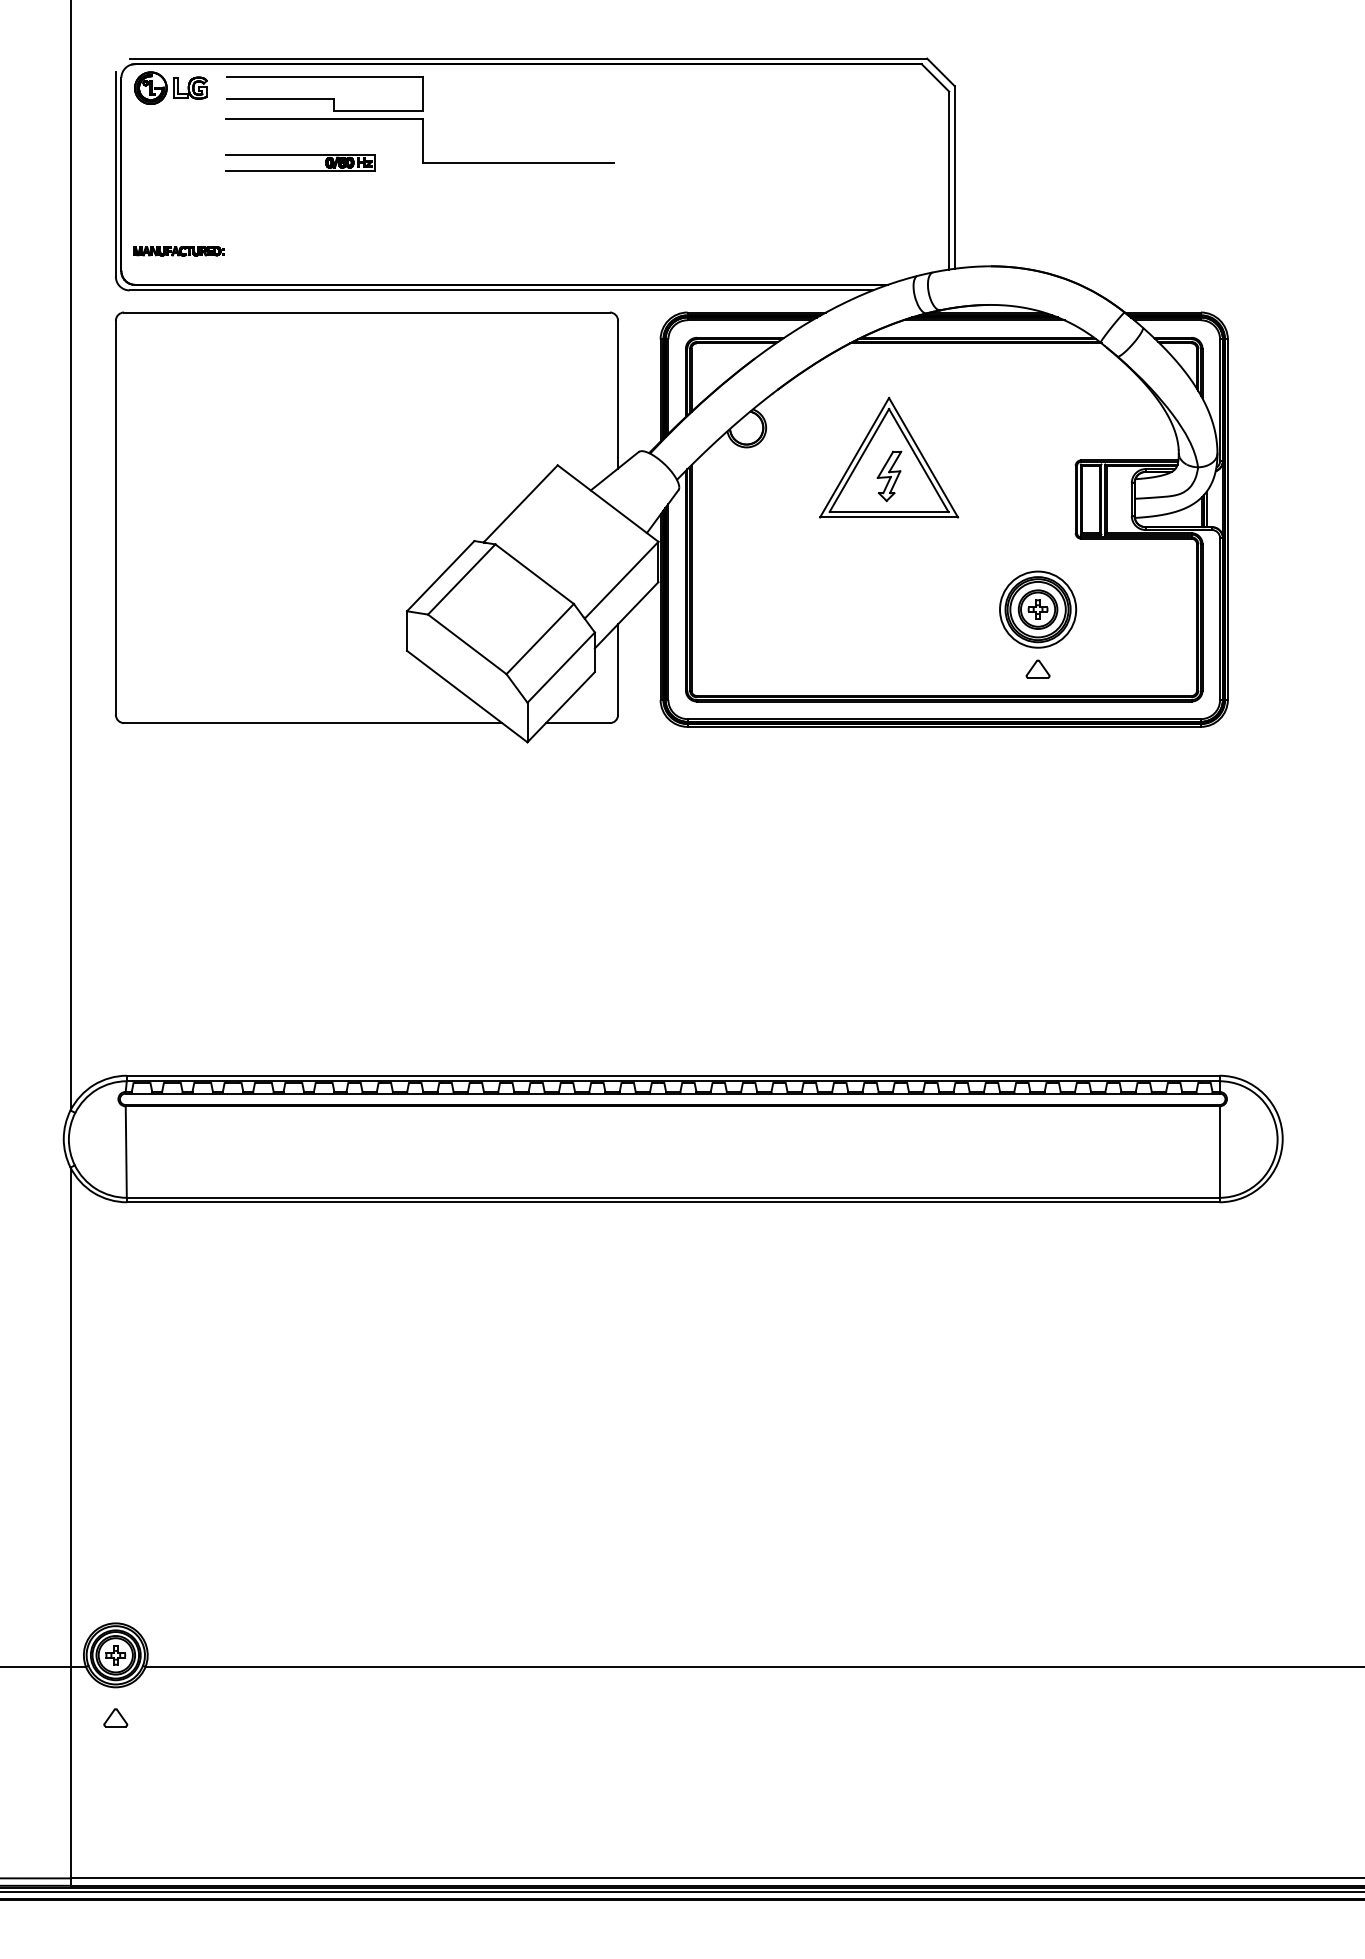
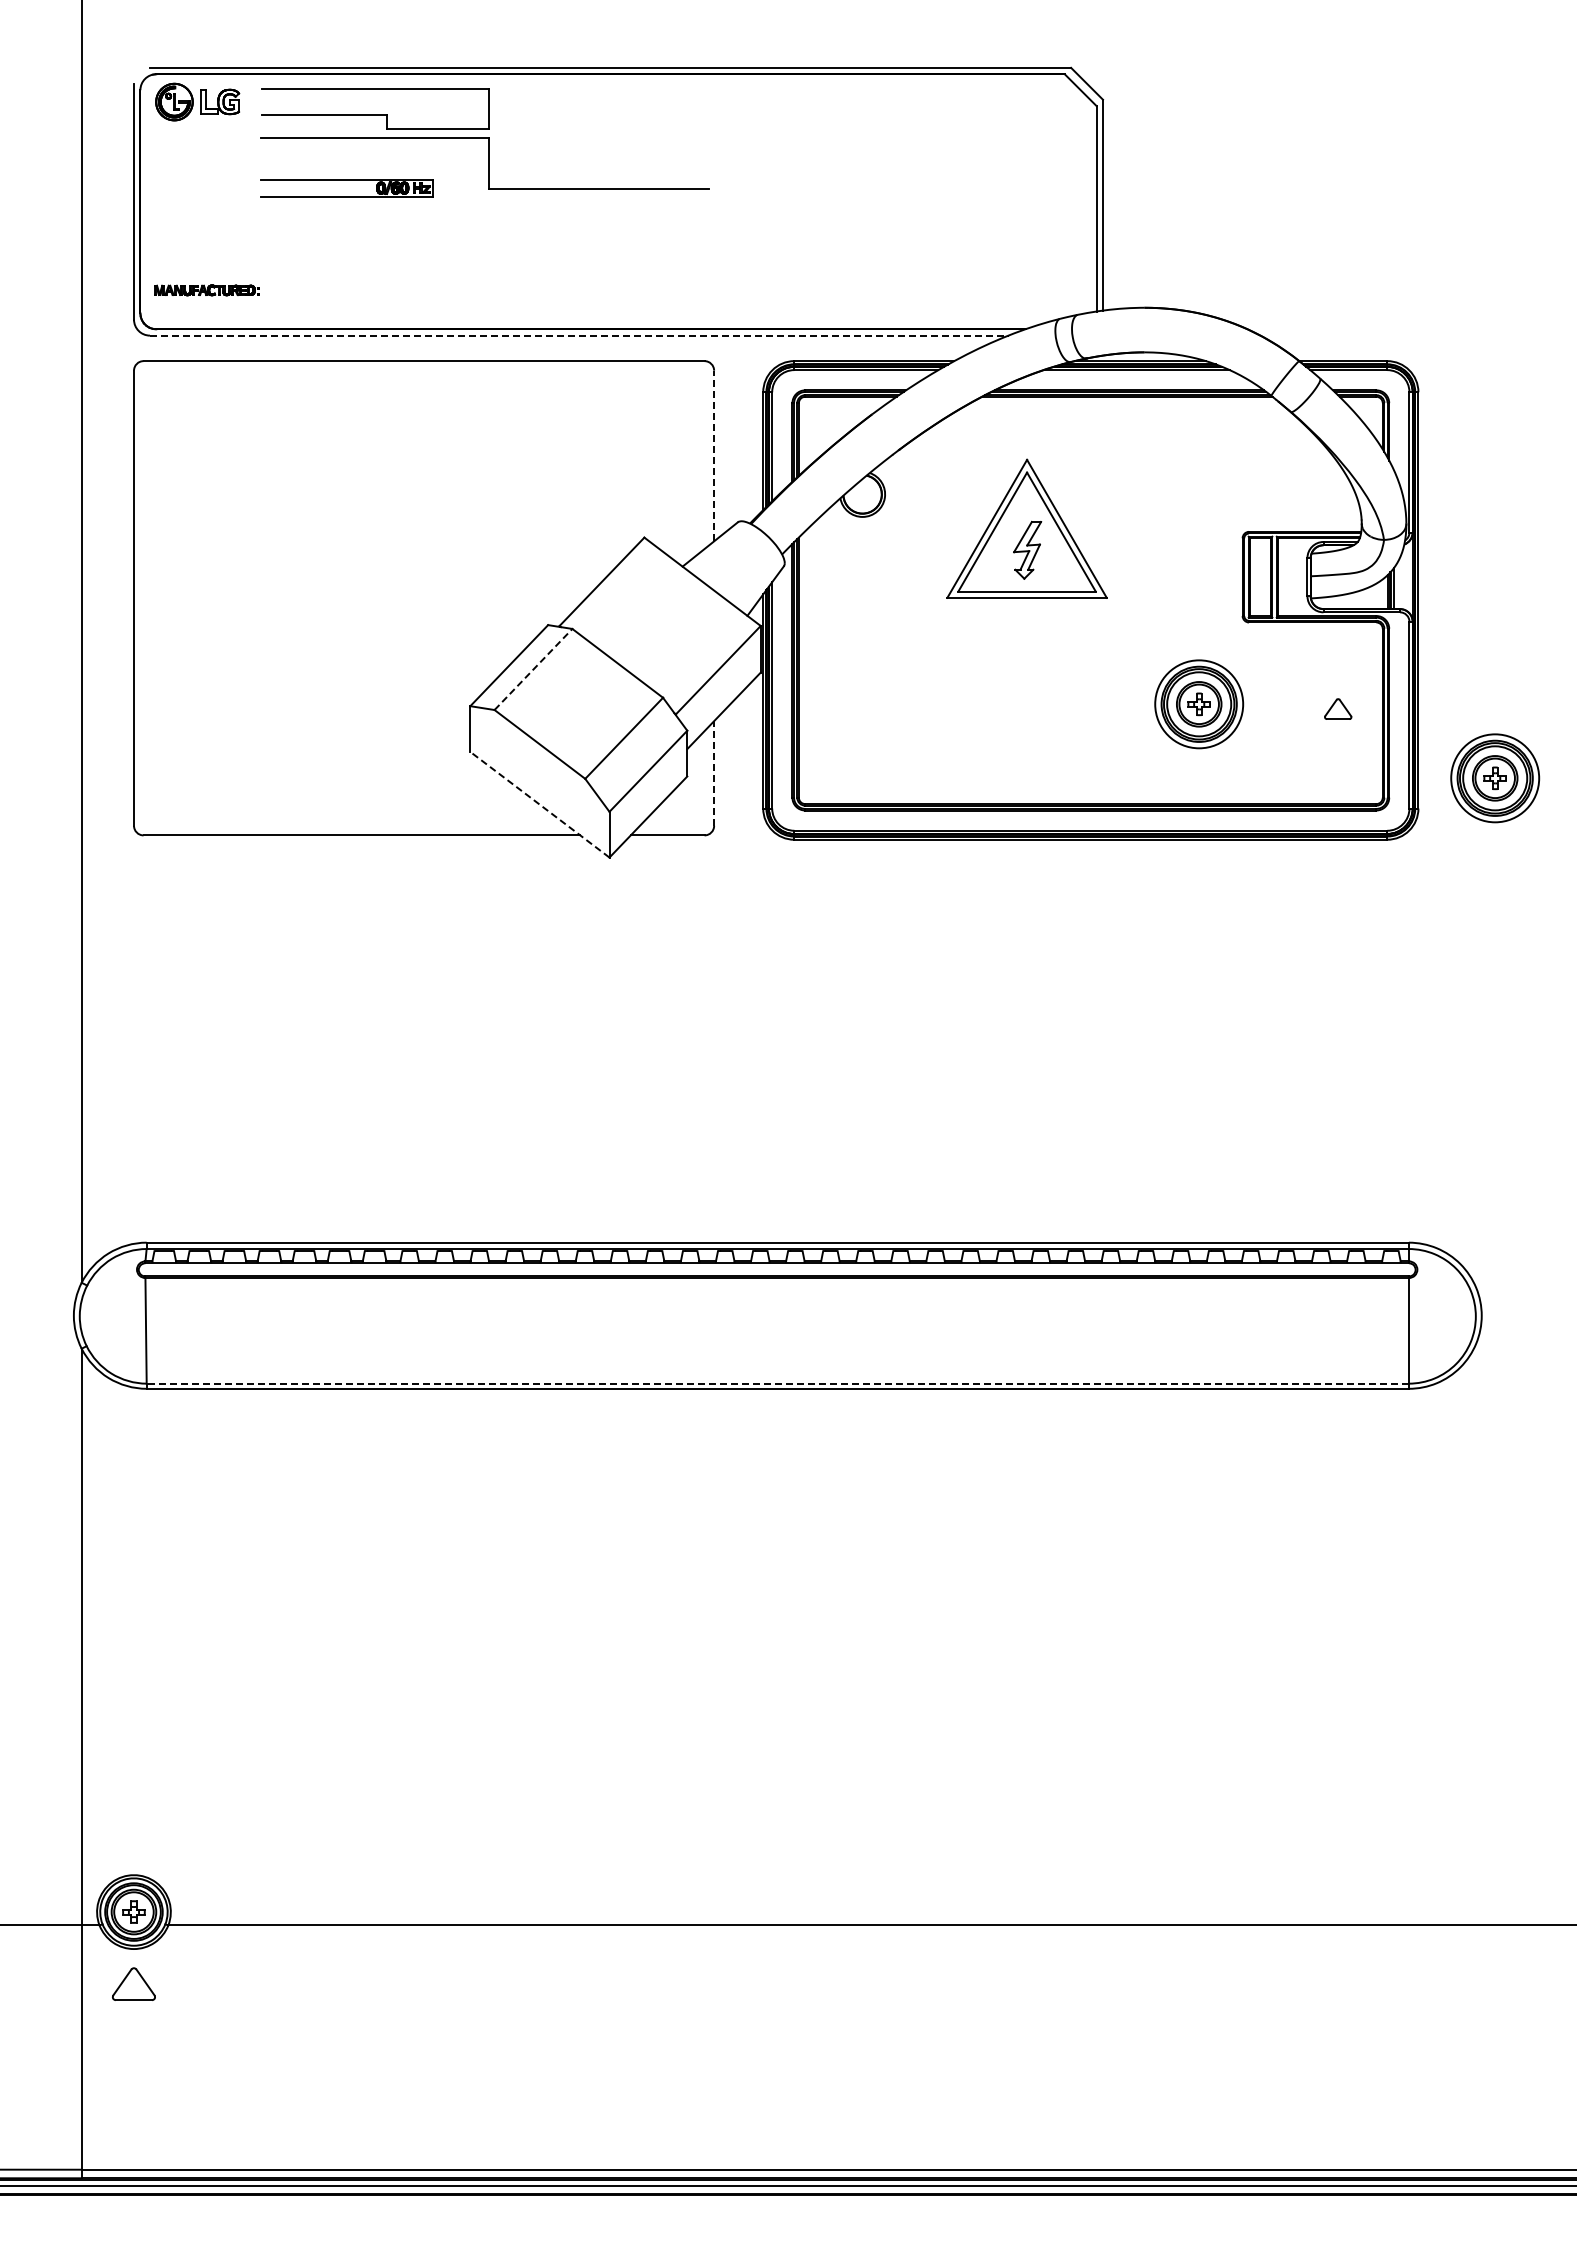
line: (501, 290) -> (579, 335), solid -> dashed
line: (618, 394) -> (714, 455), solid -> dashed
line: (461, 579) -> (533, 669), solid -> dashed
part: (1038, 668) -> (1338, 708), moved
line: (618, 669) -> (714, 773), solid -> dashed
part: (1294, 673) -> (1495, 778), added
line: (466, 696) -> (539, 804), solid -> dashed
line: (672, 1197) -> (777, 1383), solid -> dashed
part: (115, 1718) -> (133, 1984), size x1.6

